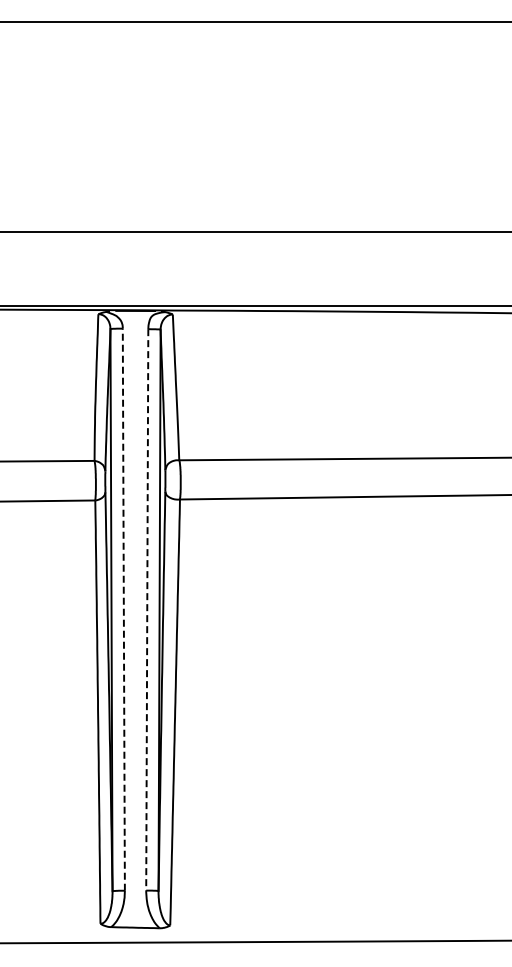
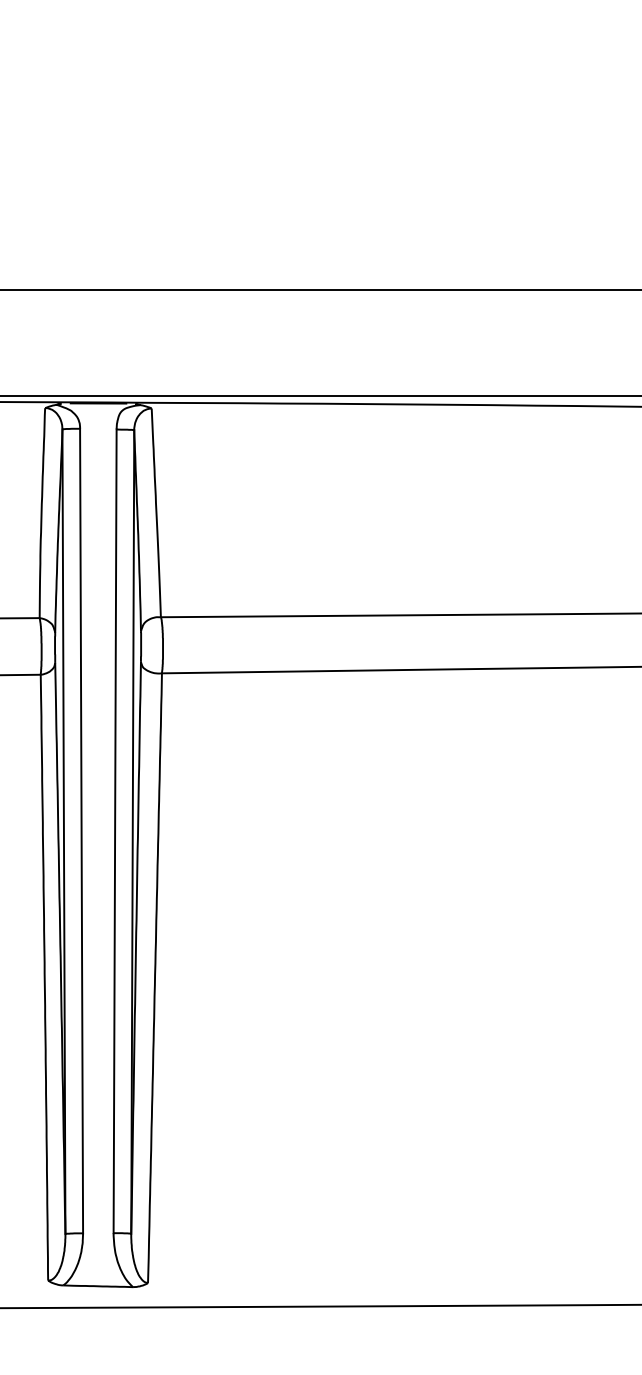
line: (123, 609) -> (81, 830), dashed -> solid
line: (147, 609) -> (115, 830), dashed -> solid

